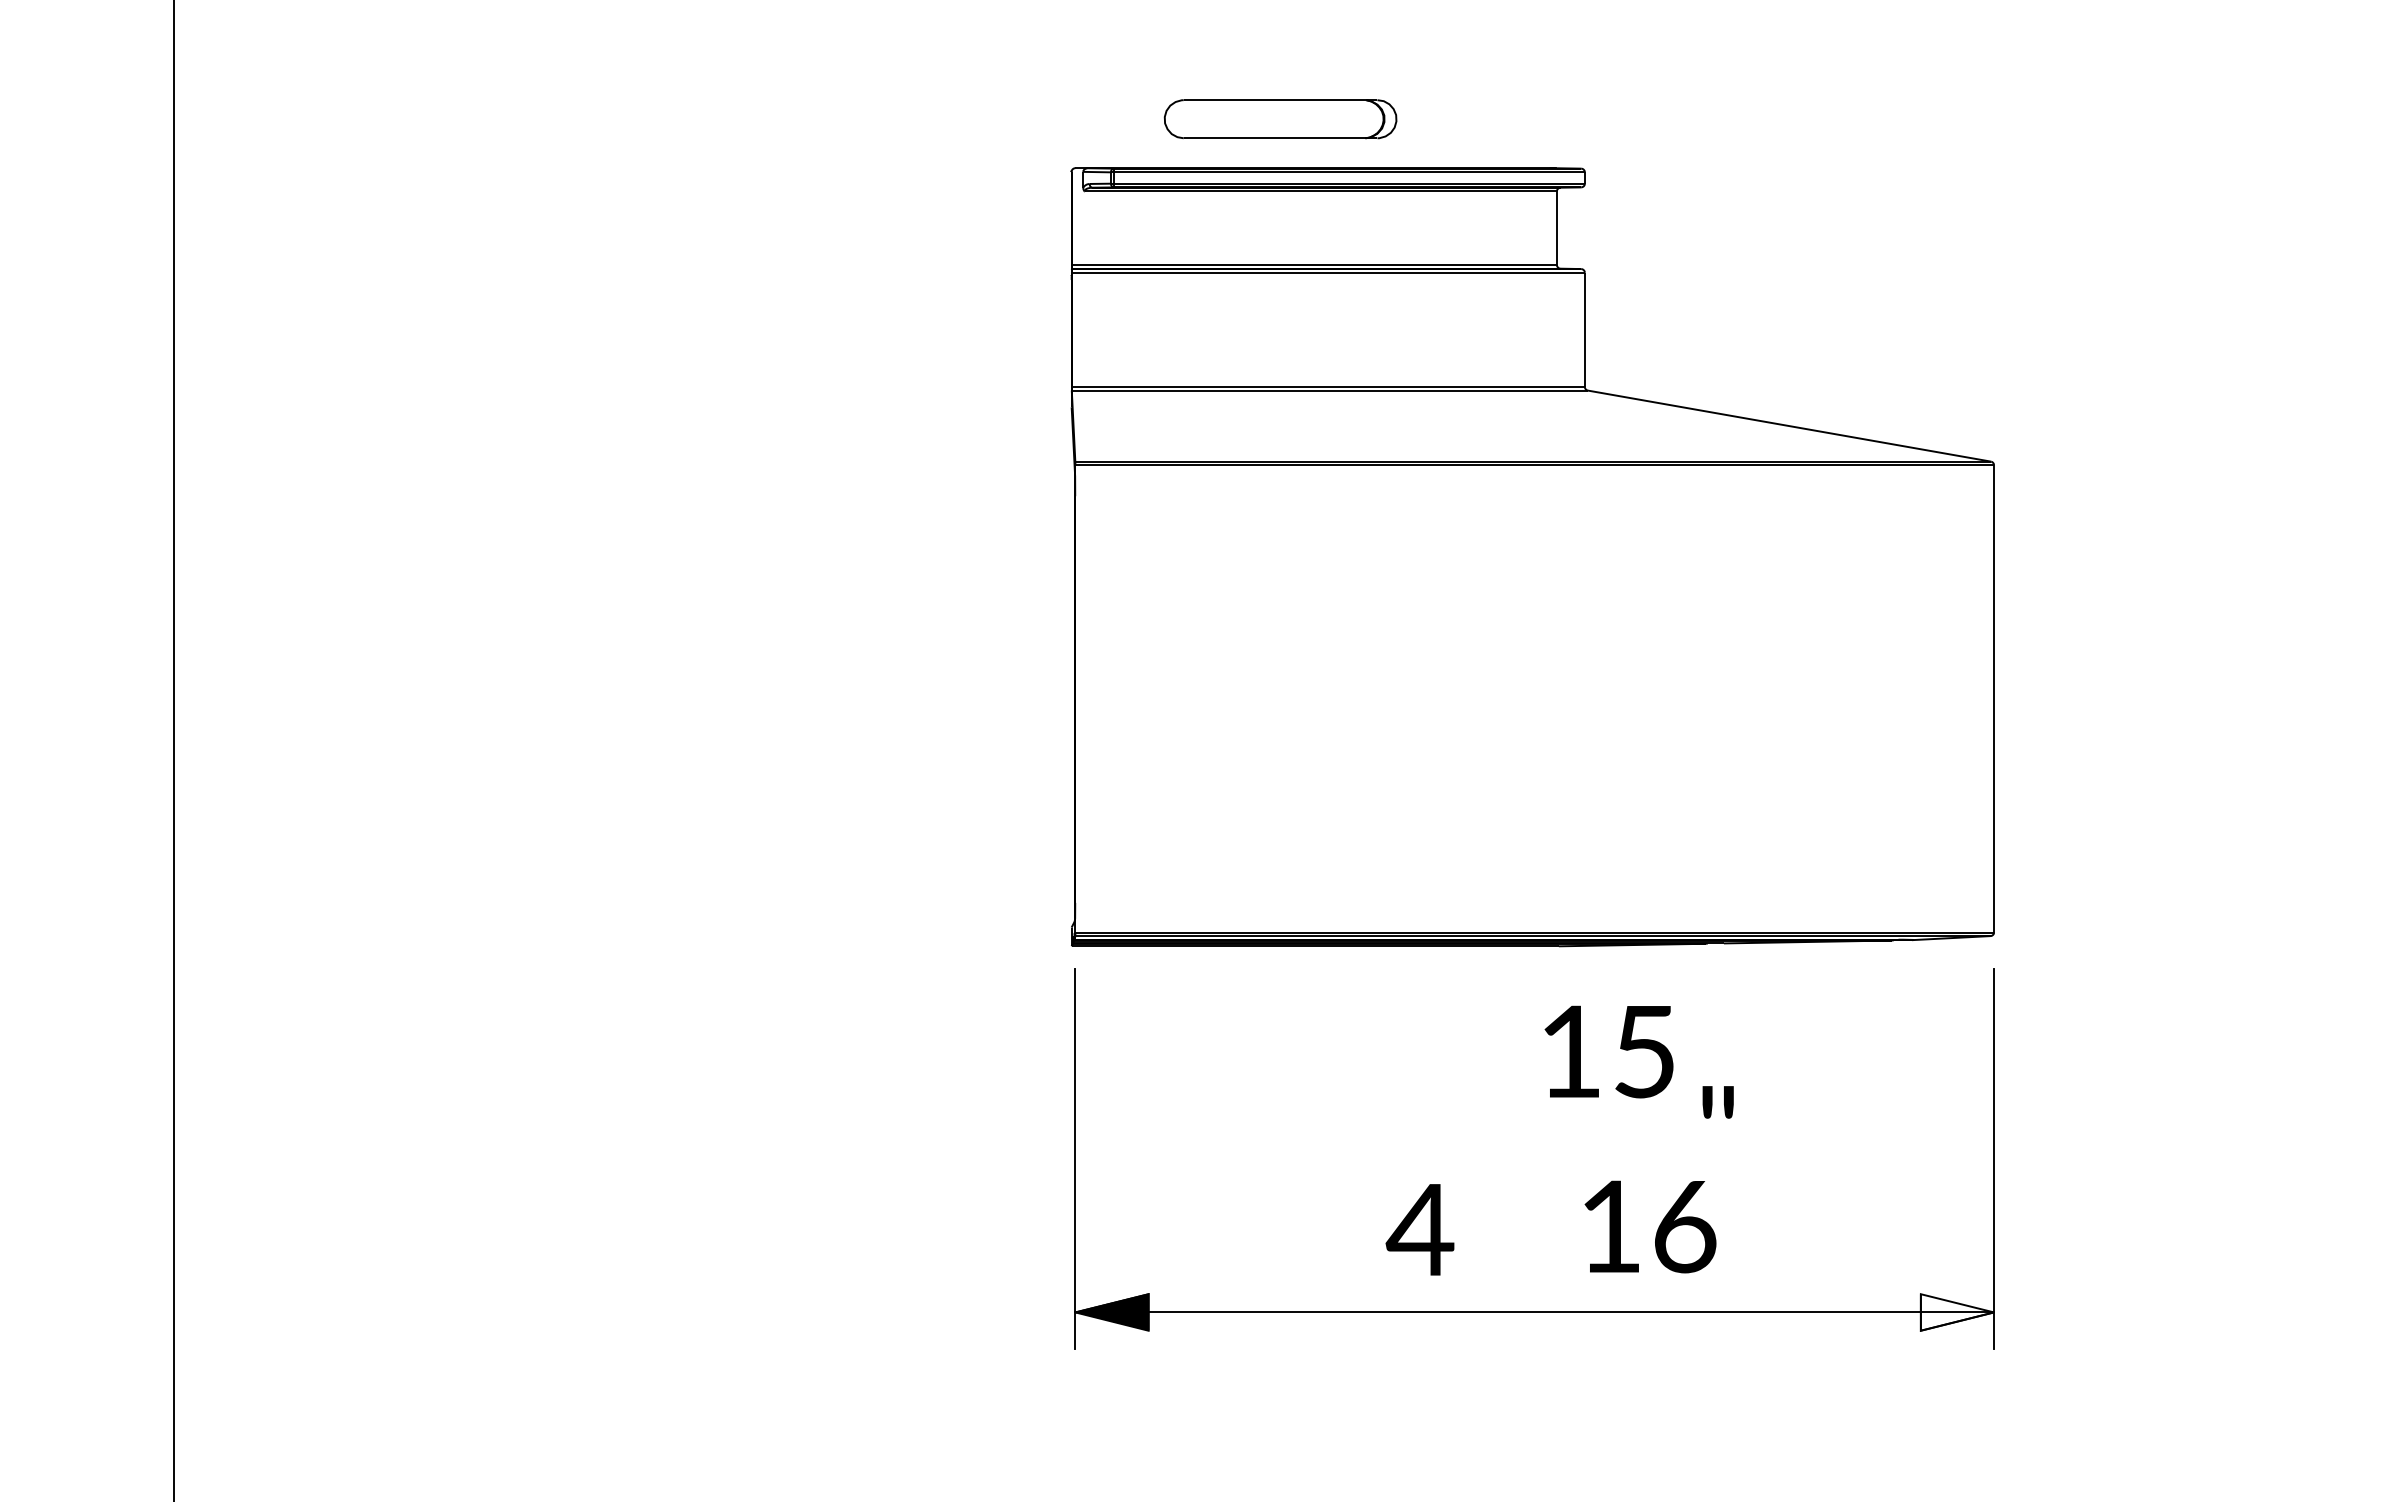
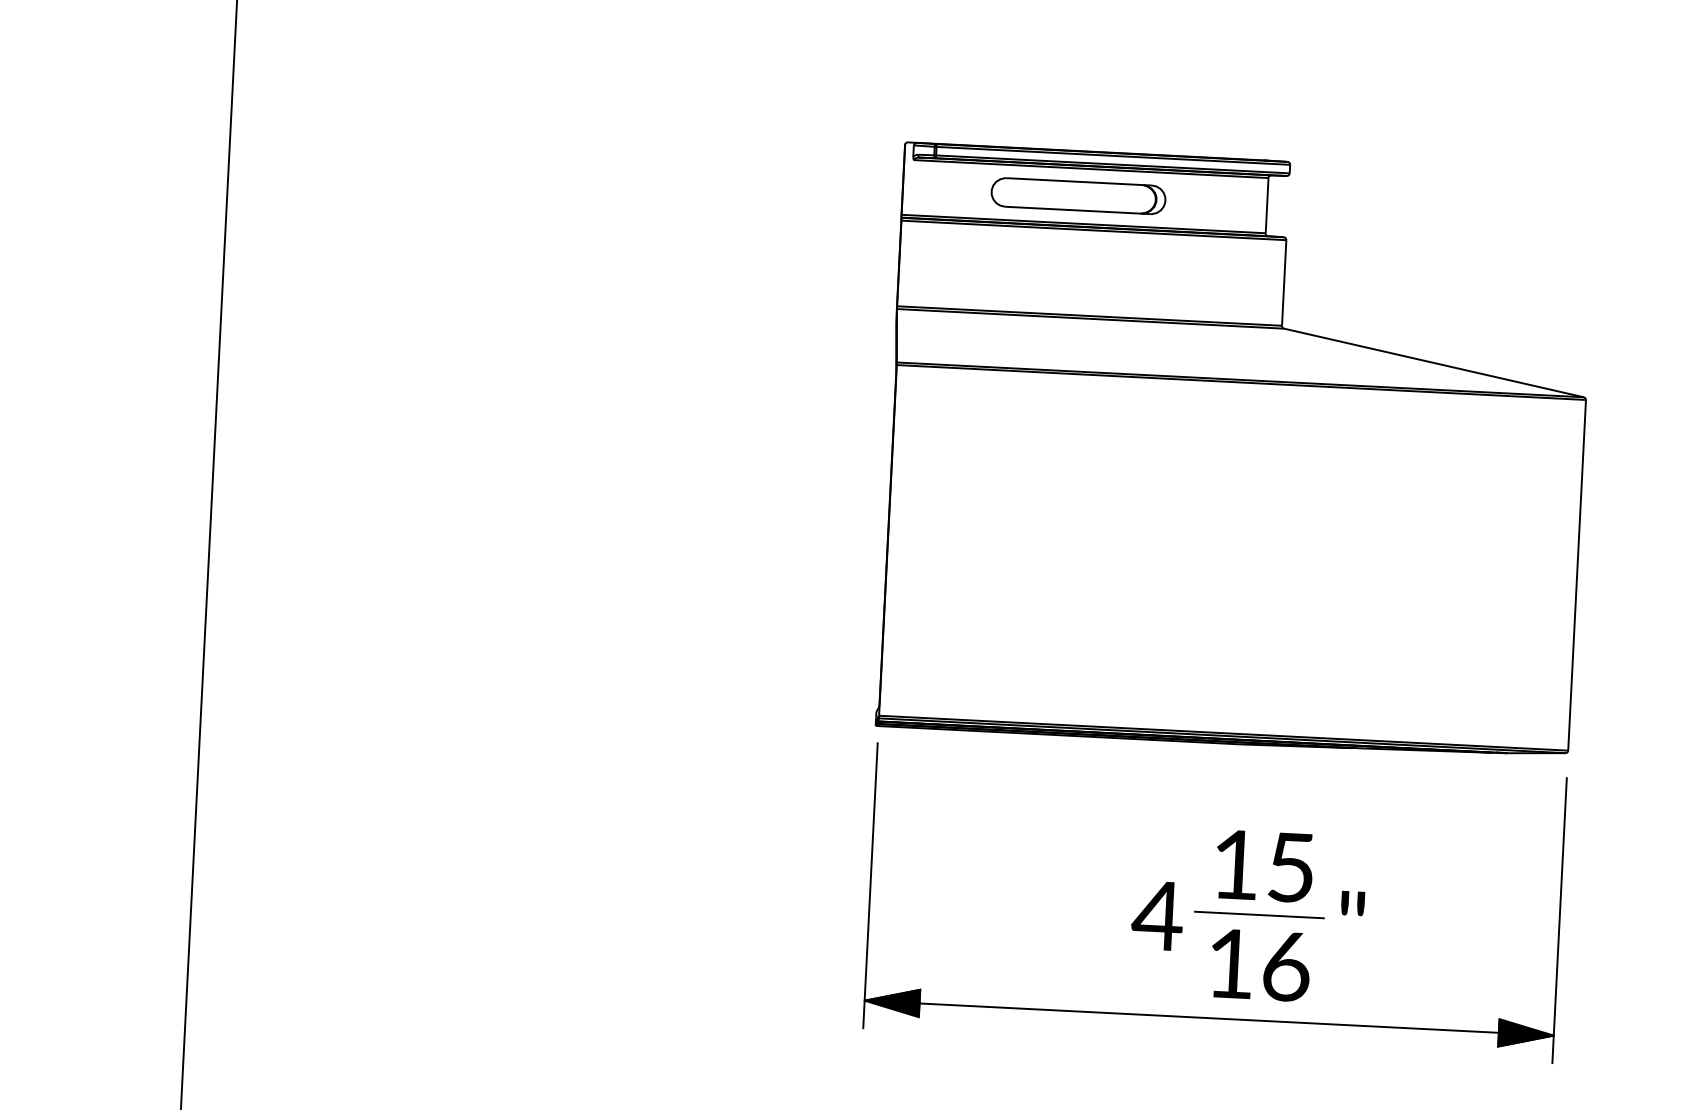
part: (1280, 119) -> (1078, 196), moved
text: (1608, 1051) -> (1264, 866), moved
text: (1717, 1102) -> (1352, 903), moved
line: (1594, 1171) -> (1259, 914), added
text: (1650, 1226) -> (1260, 965), moved
text: (1419, 1229) -> (1157, 915), moved
fill: (1957, 1312) -> (1526, 1034), added

